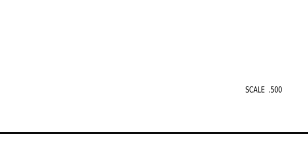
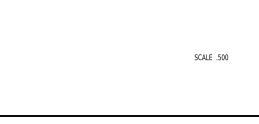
text: (263, 89) -> (211, 57), moved

